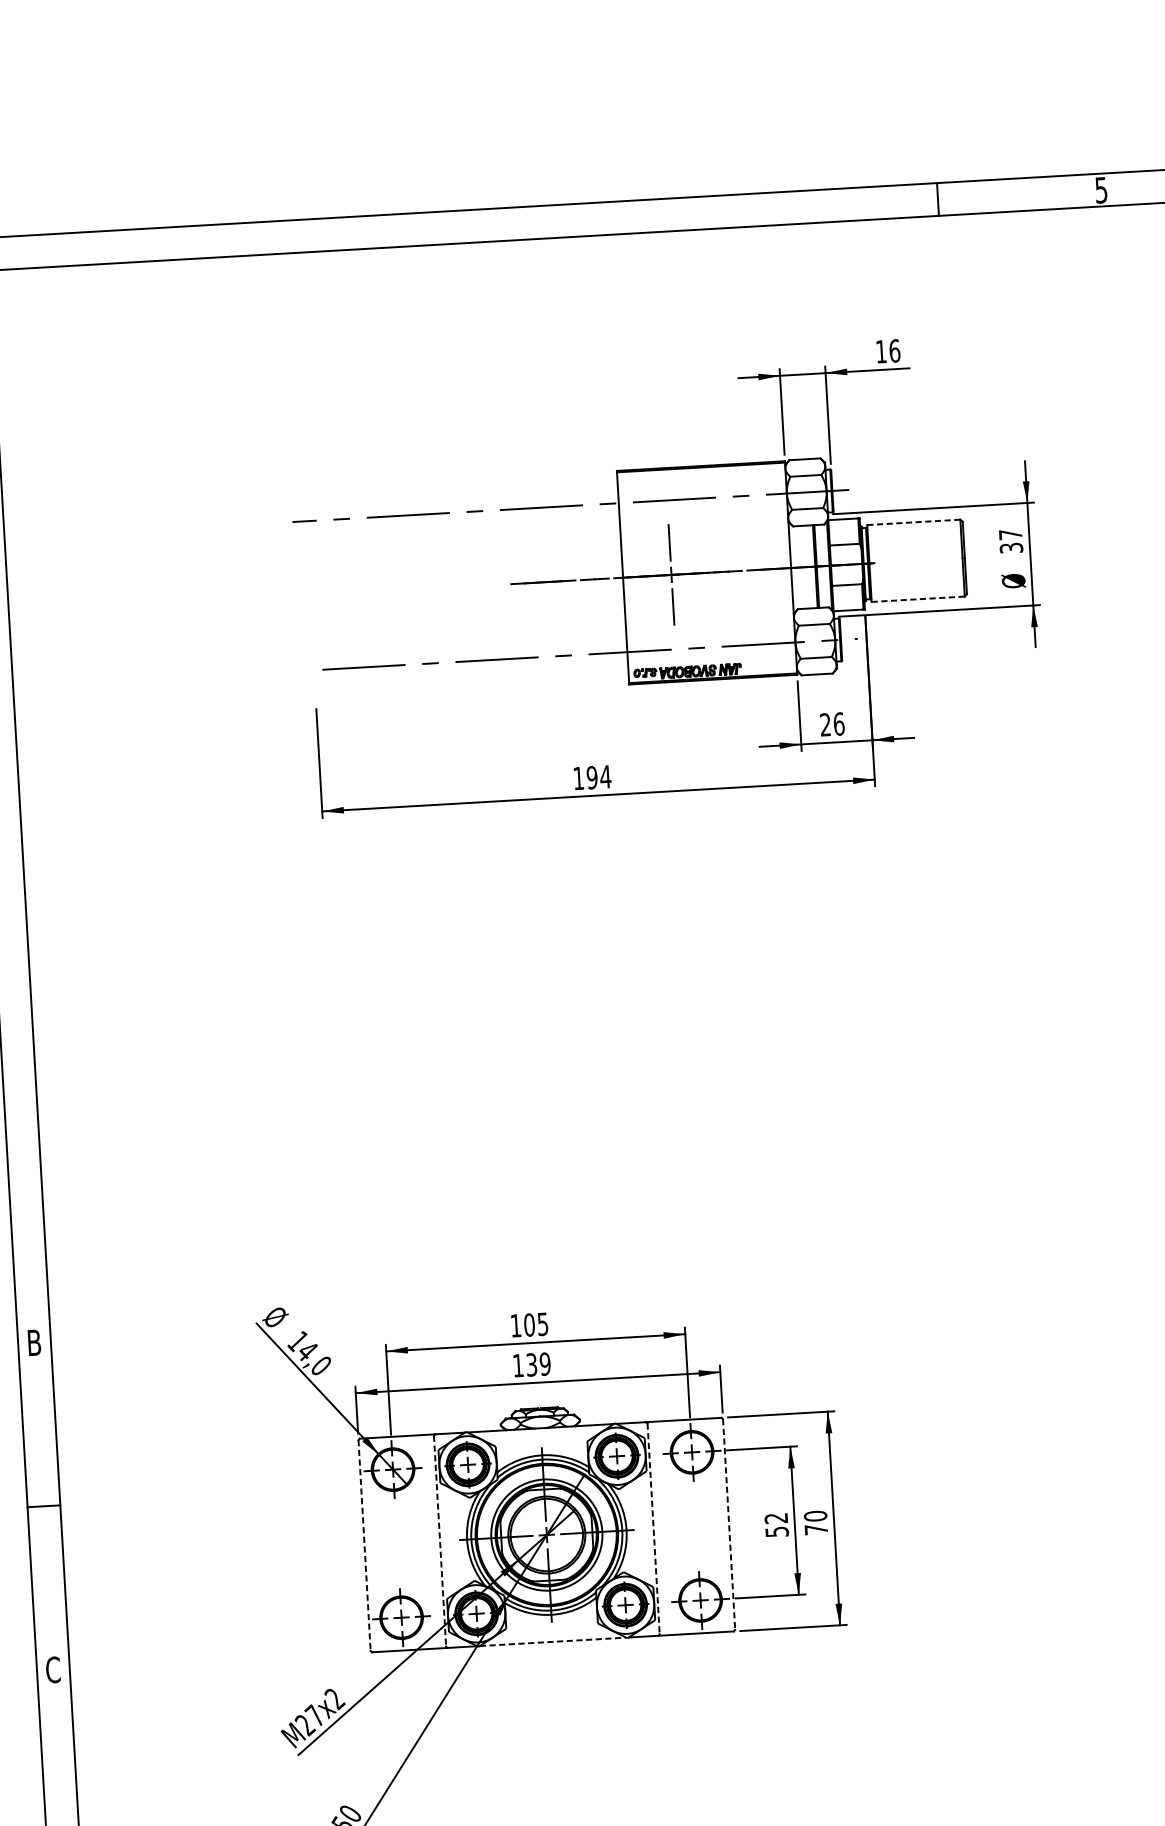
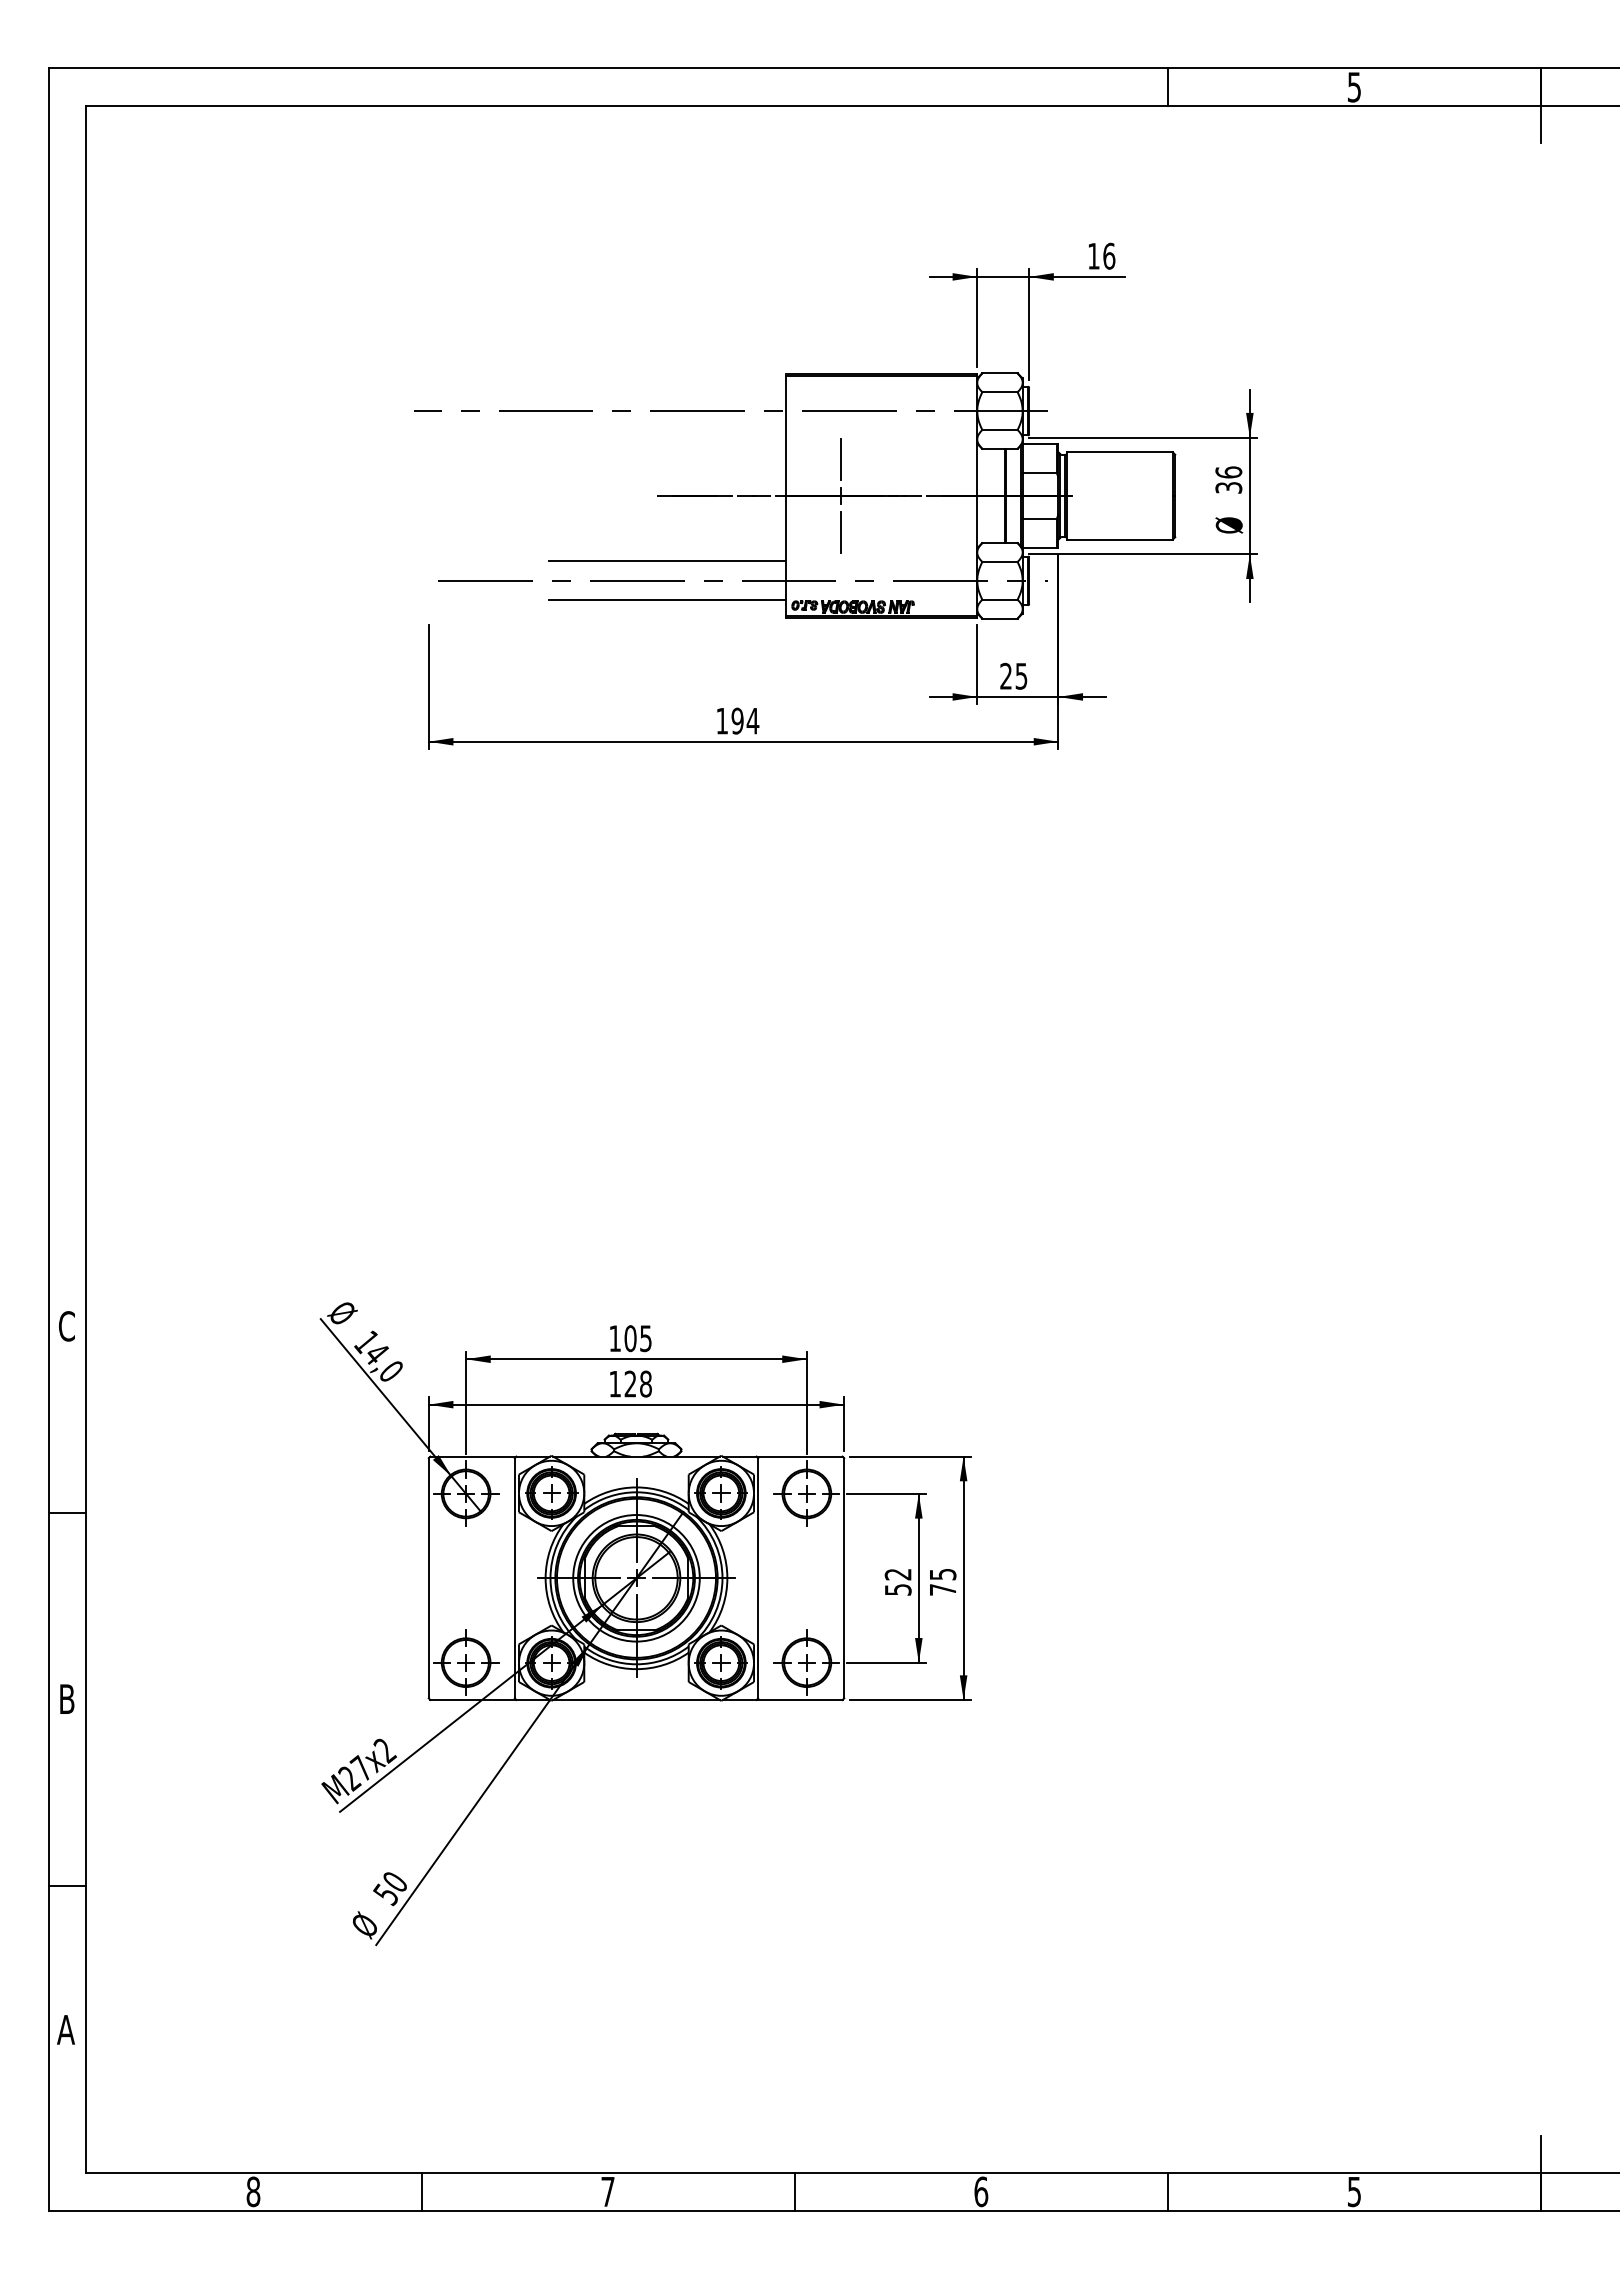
line: (913, 522) -> (1119, 452), dashed -> solid
text: (1010, 534) -> (1228, 472), 37 -> 36
line: (919, 598) -> (1120, 539), dashed -> solid
line: (521, 641) -> (666, 561), added
line: (523, 675) -> (666, 600), added
text: (839, 723) -> (1021, 675), 26 -> 25
text: (33, 1342) -> (66, 1326), B -> C
text: (537, 1364) -> (637, 1383), 139 -> 128
text: (815, 1516) -> (942, 1574), 70 -> 75
line: (729, 1524) -> (844, 1578), dashed -> solid
line: (653, 1529) -> (758, 1578), dashed -> solid
line: (439, 1541) -> (514, 1578), dashed -> solid
line: (364, 1545) -> (428, 1578), dashed -> solid
line: (553, 1642) -> (637, 1700), dashed -> solid
text: (53, 1669) -> (67, 1698), C -> B

